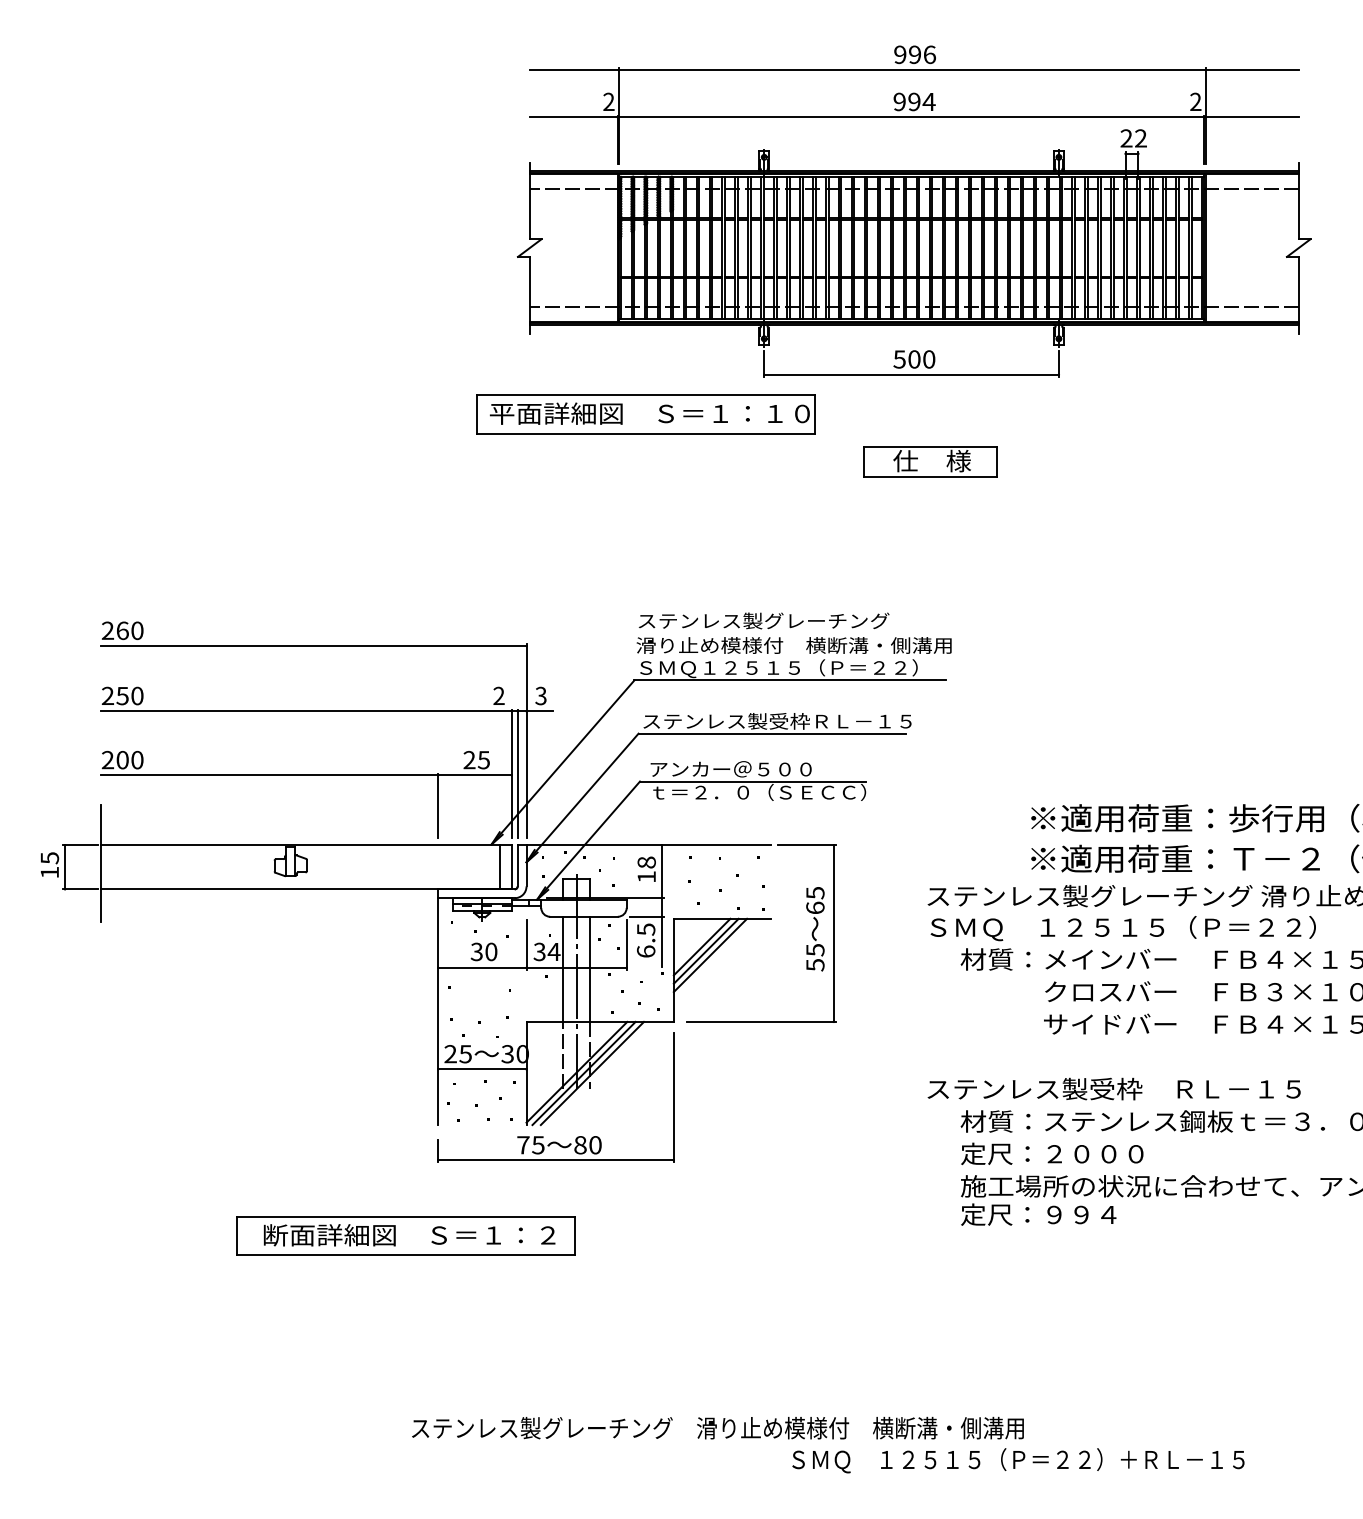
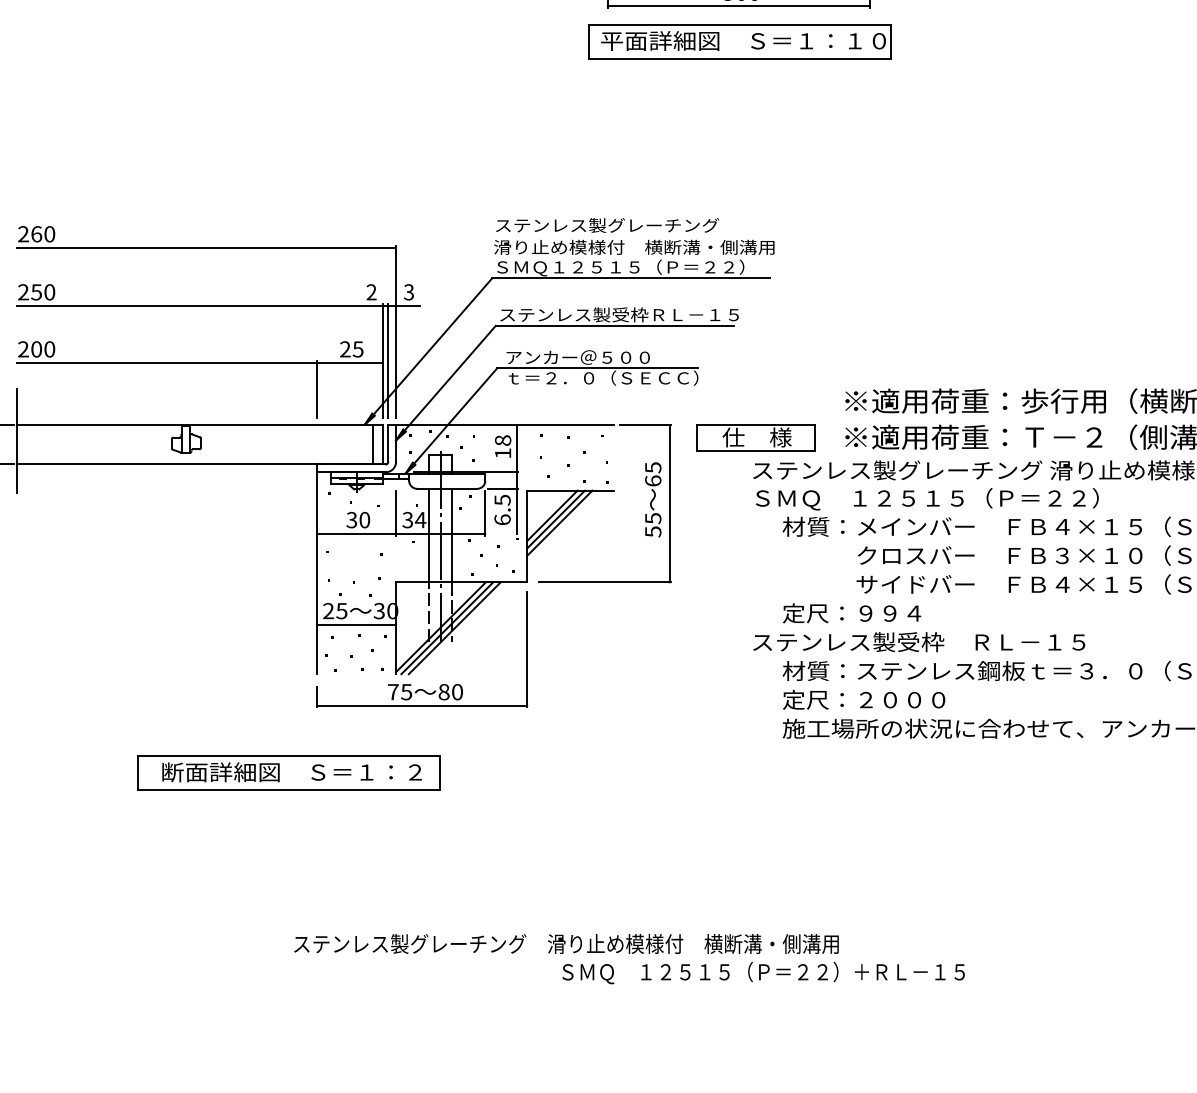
part: (645, 414) -> (739, 41), moved
part: (930, 461) -> (755, 437), moved
text: (1038, 1214) -> (851, 613), moved
text: (1018, 1460) -> (763, 972), moved

